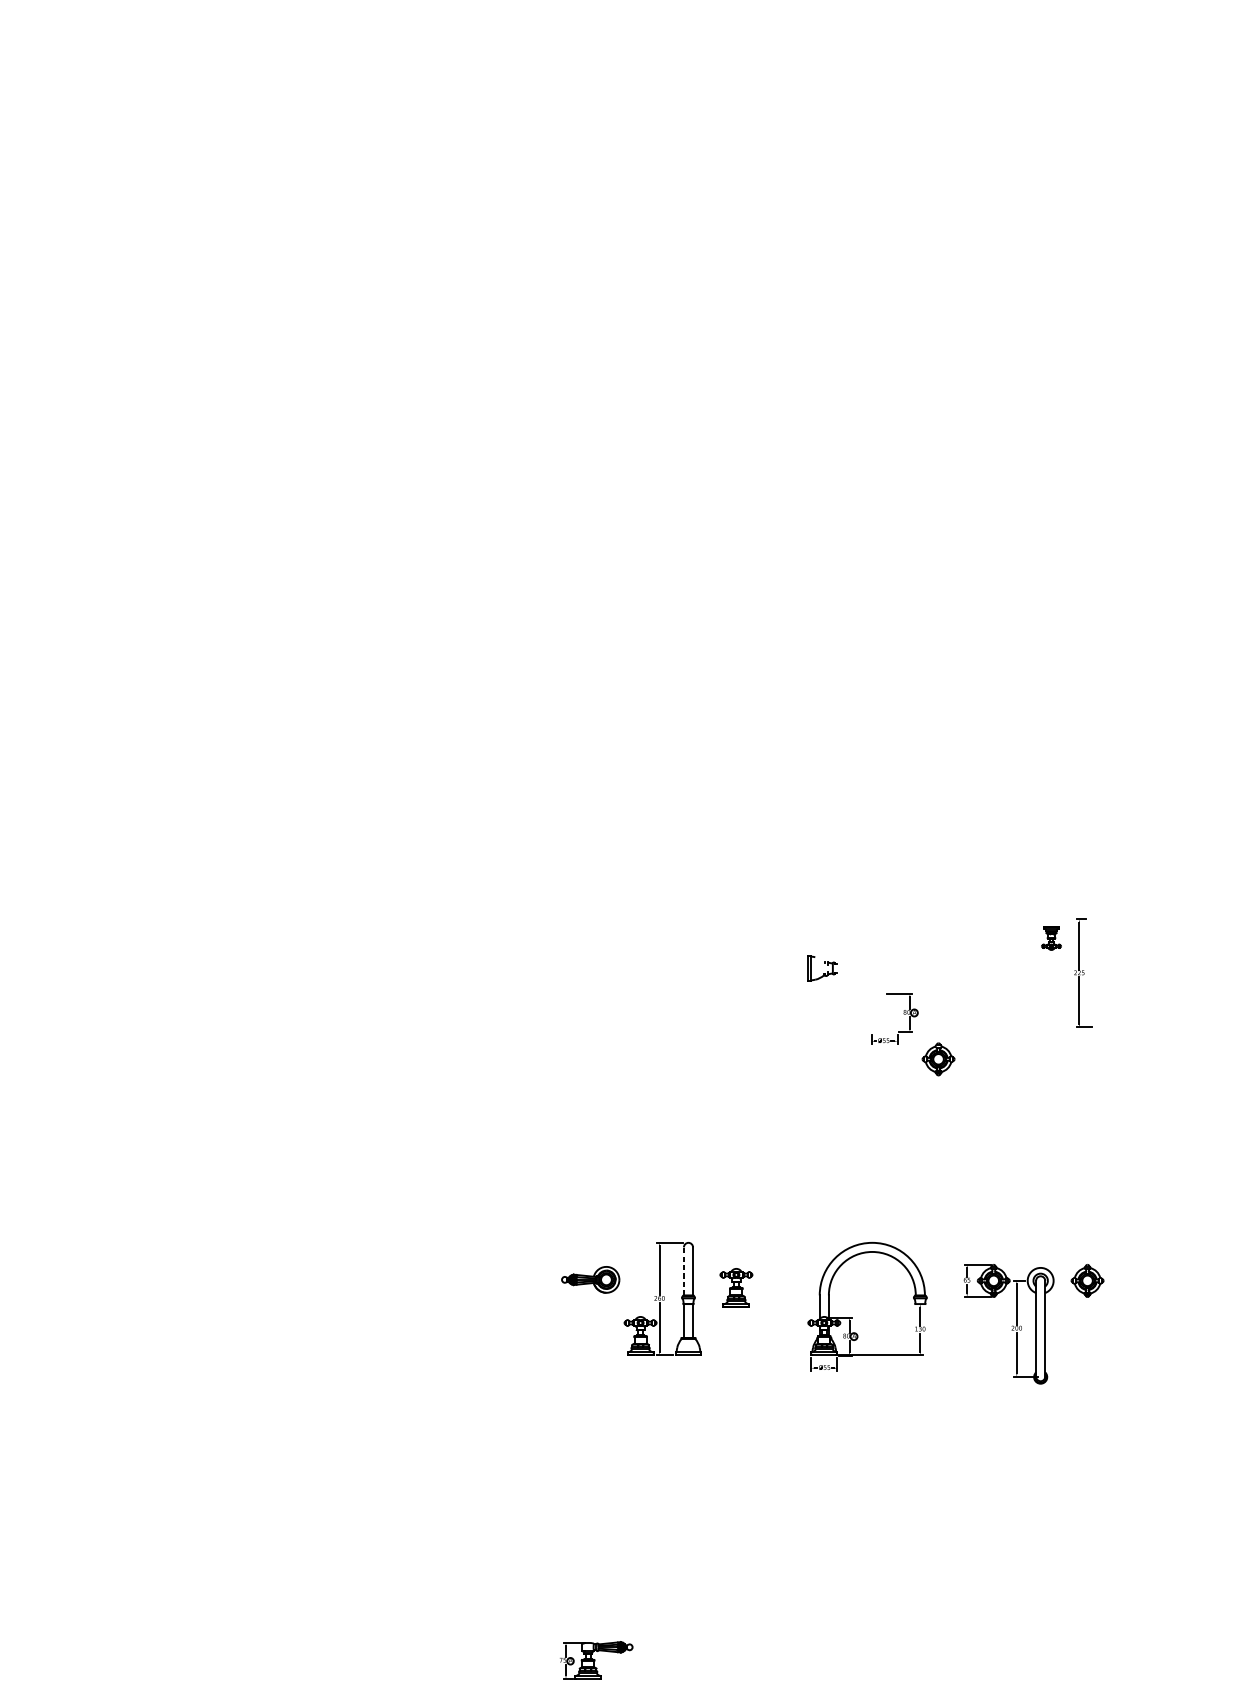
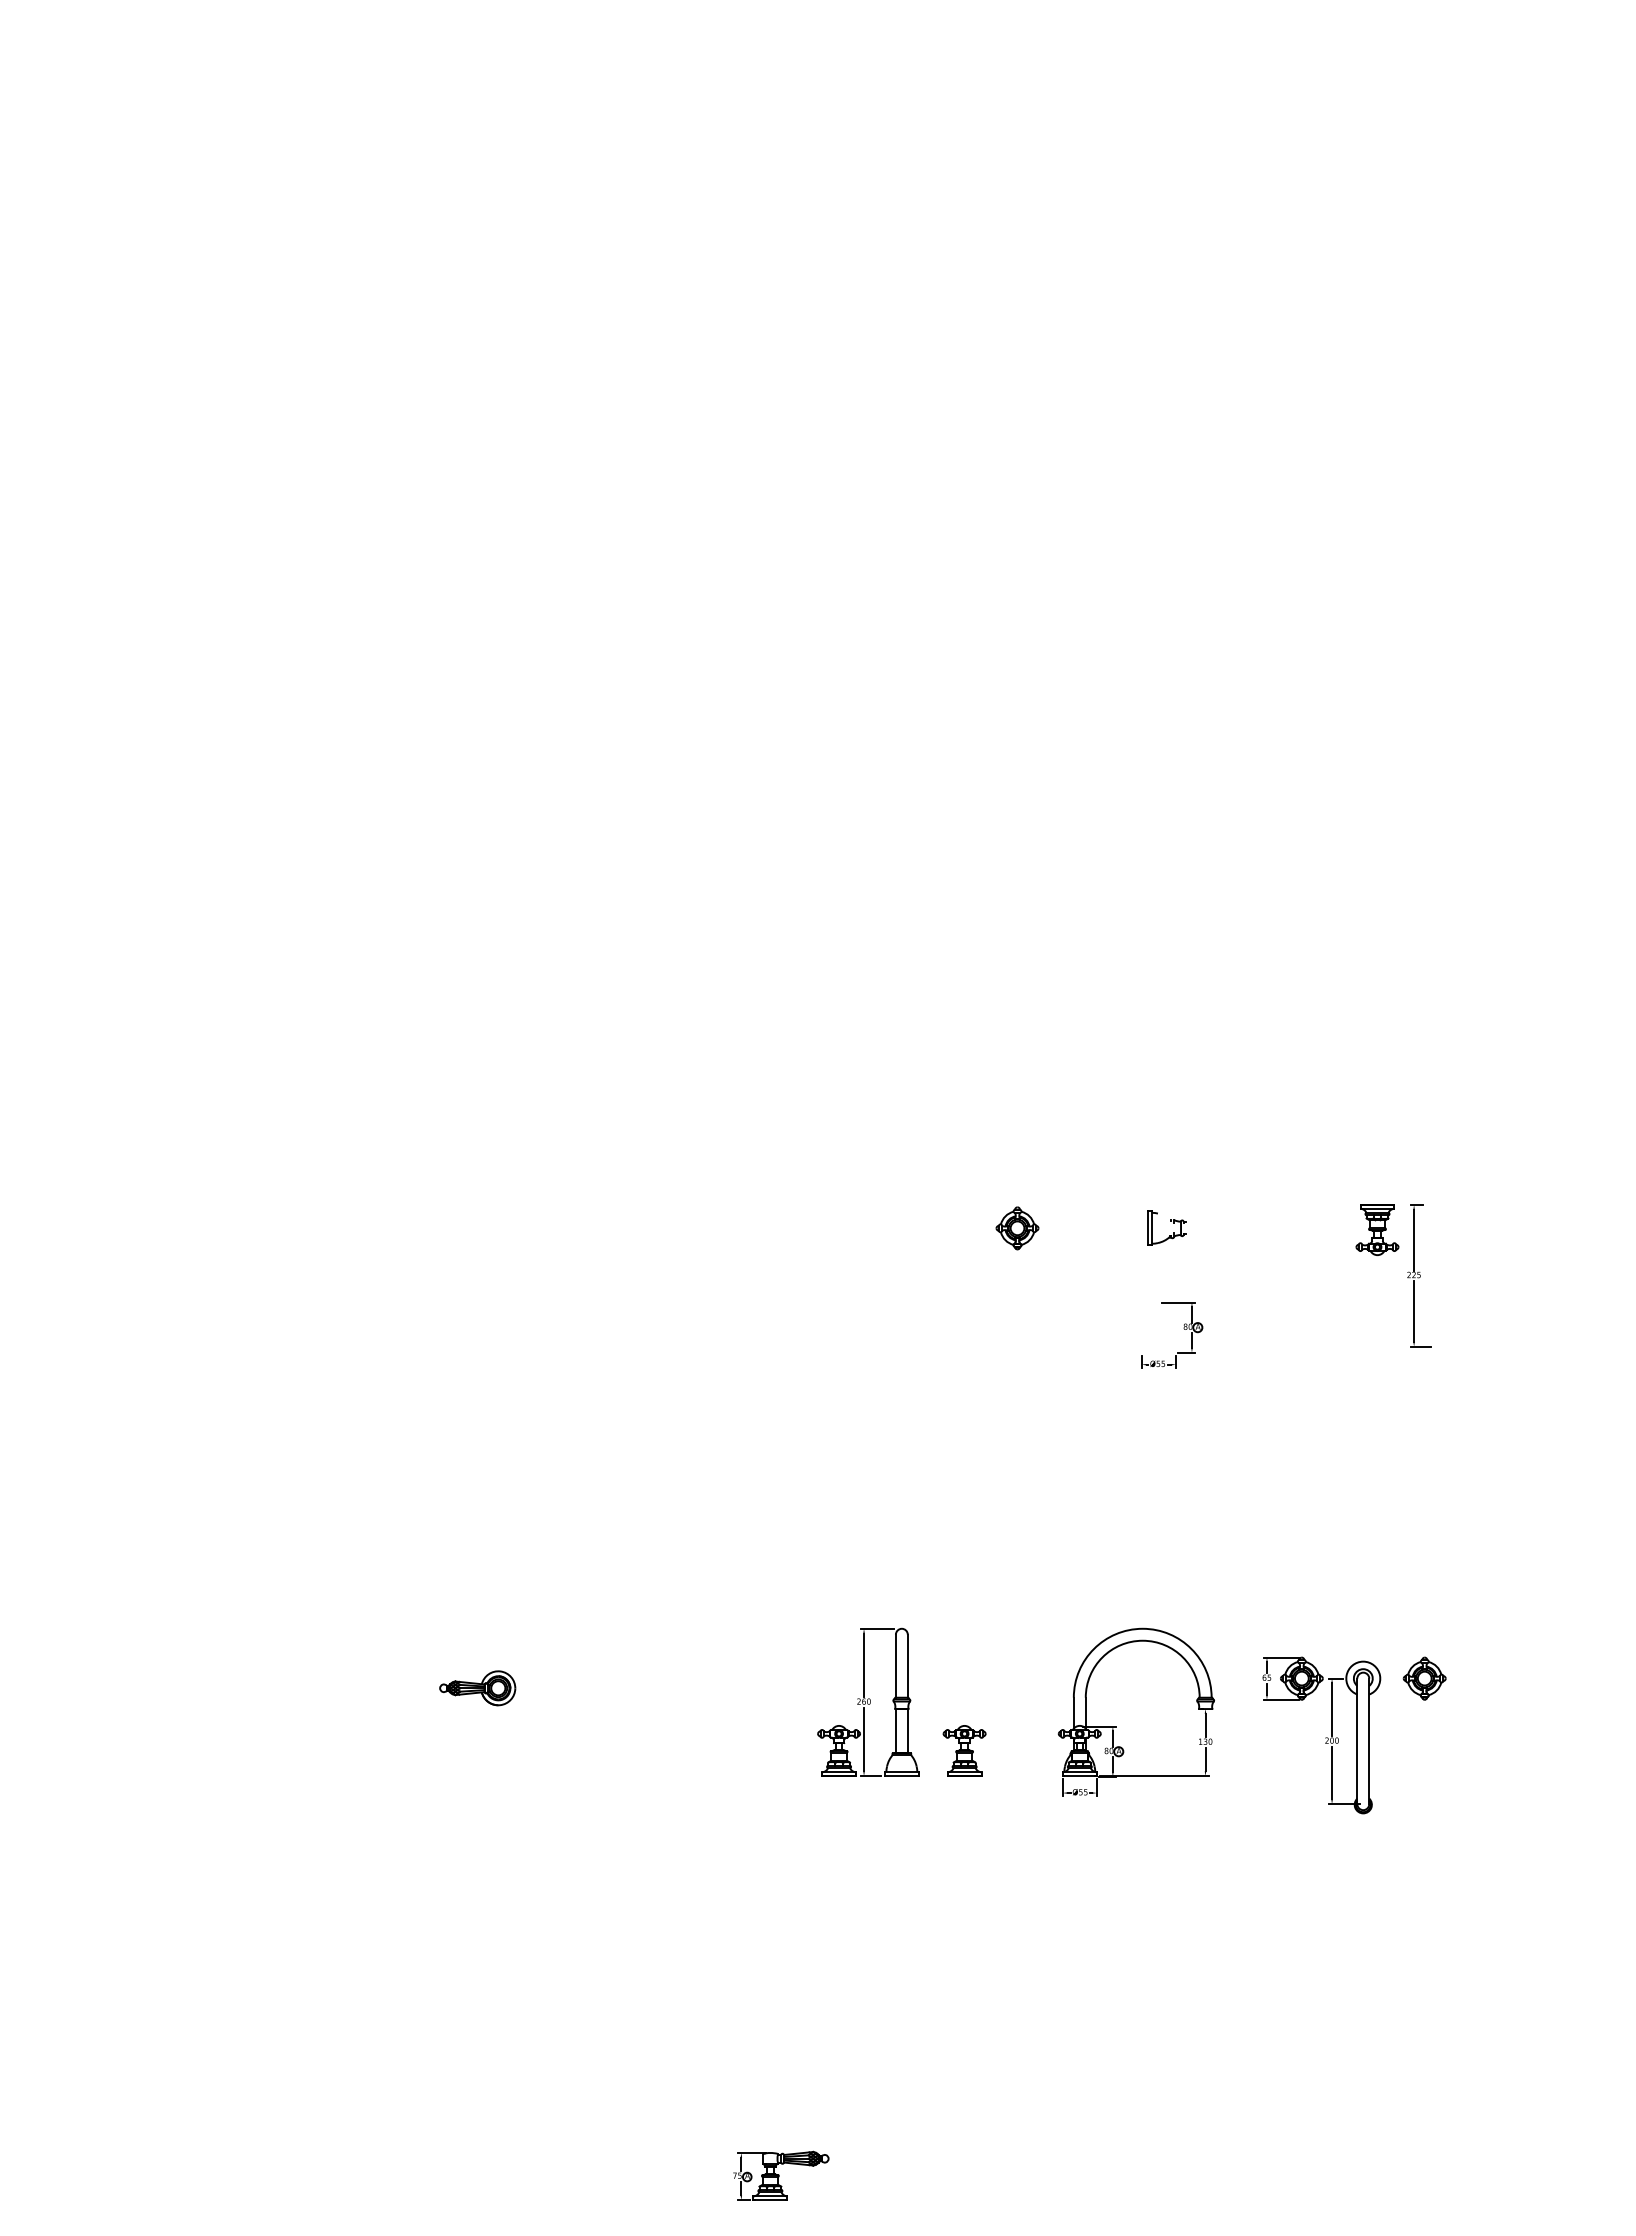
part: (1051, 938) -> (1377, 1229), size x1.67
part: (824, 963) -> (1170, 1221), moved
part: (938, 1059) -> (1017, 1228), moved
line: (683, 1270) -> (895, 1665), dashed -> solid
part: (590, 1280) -> (477, 1688), moved
part: (736, 1287) -> (964, 1750), moved

